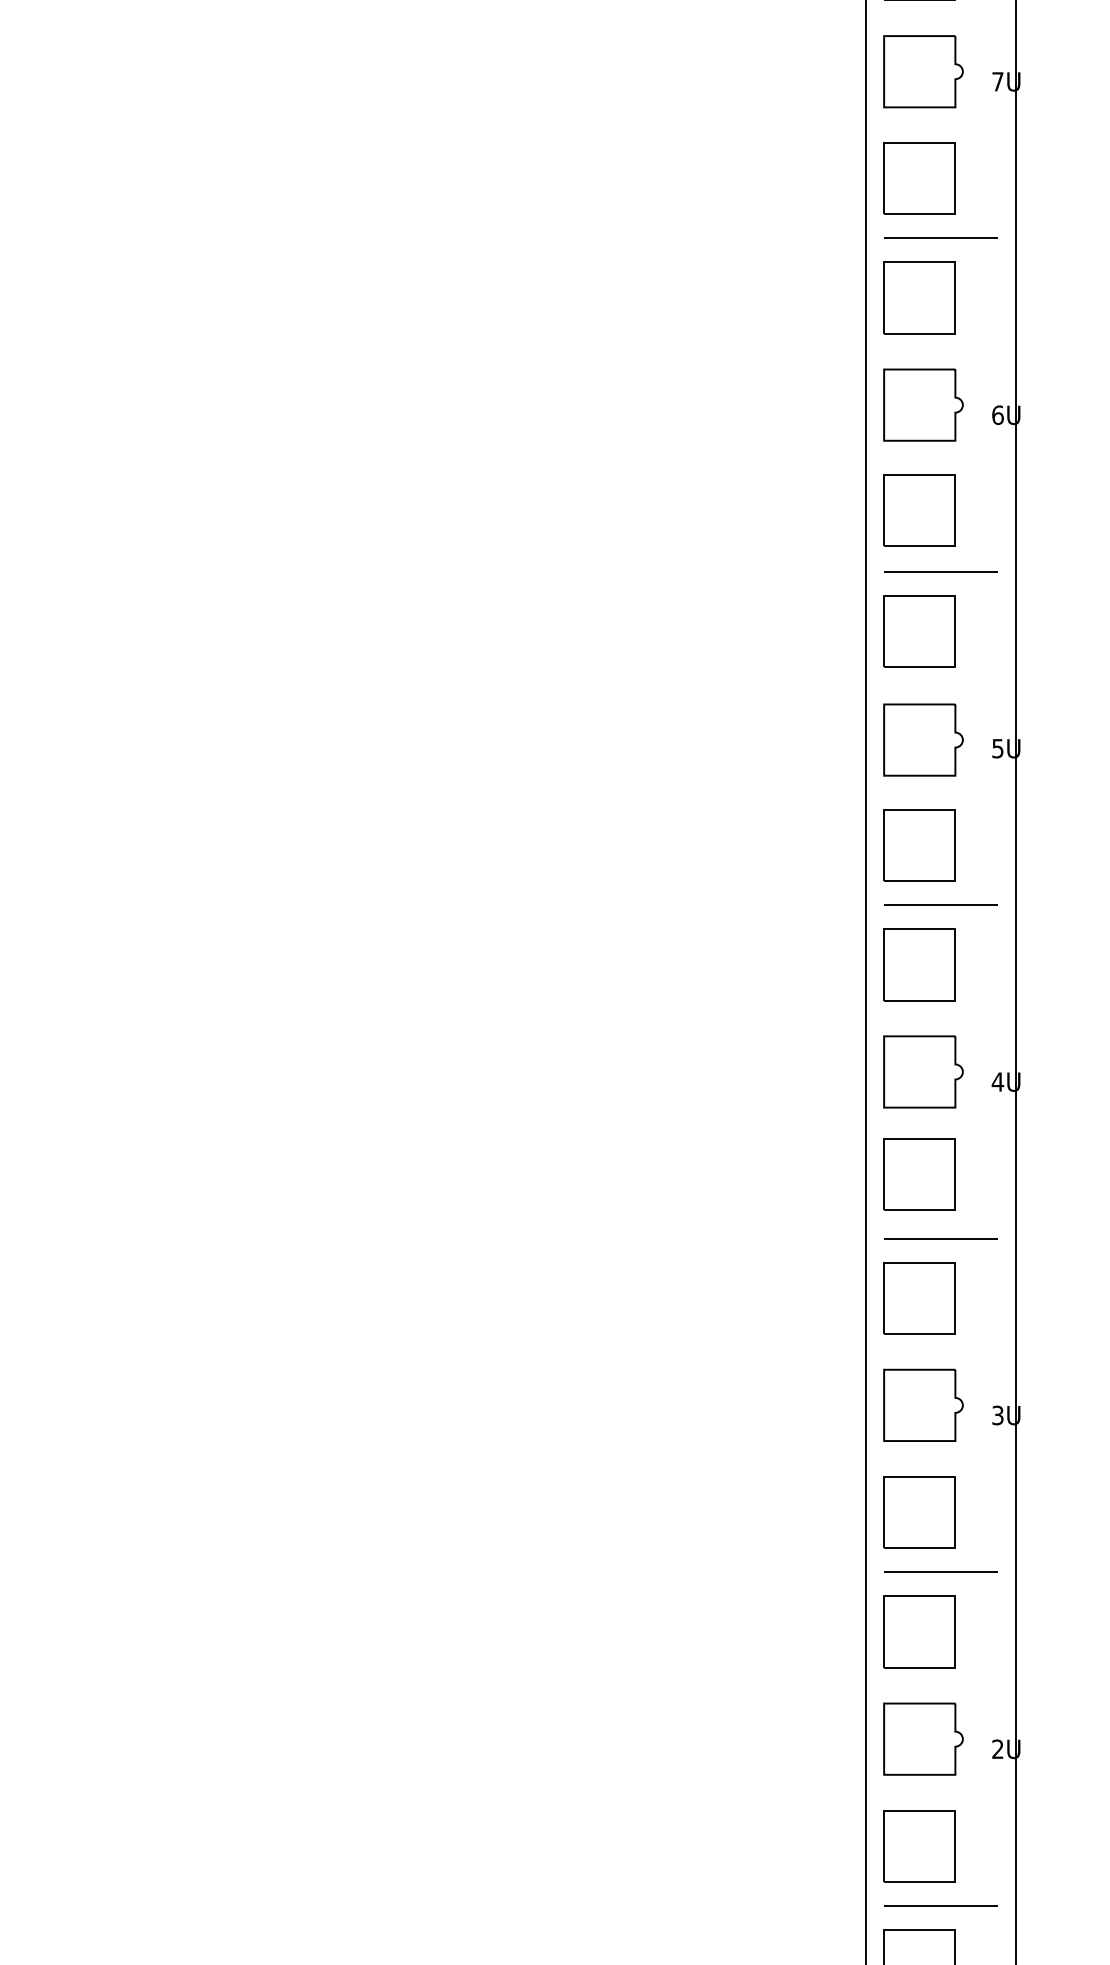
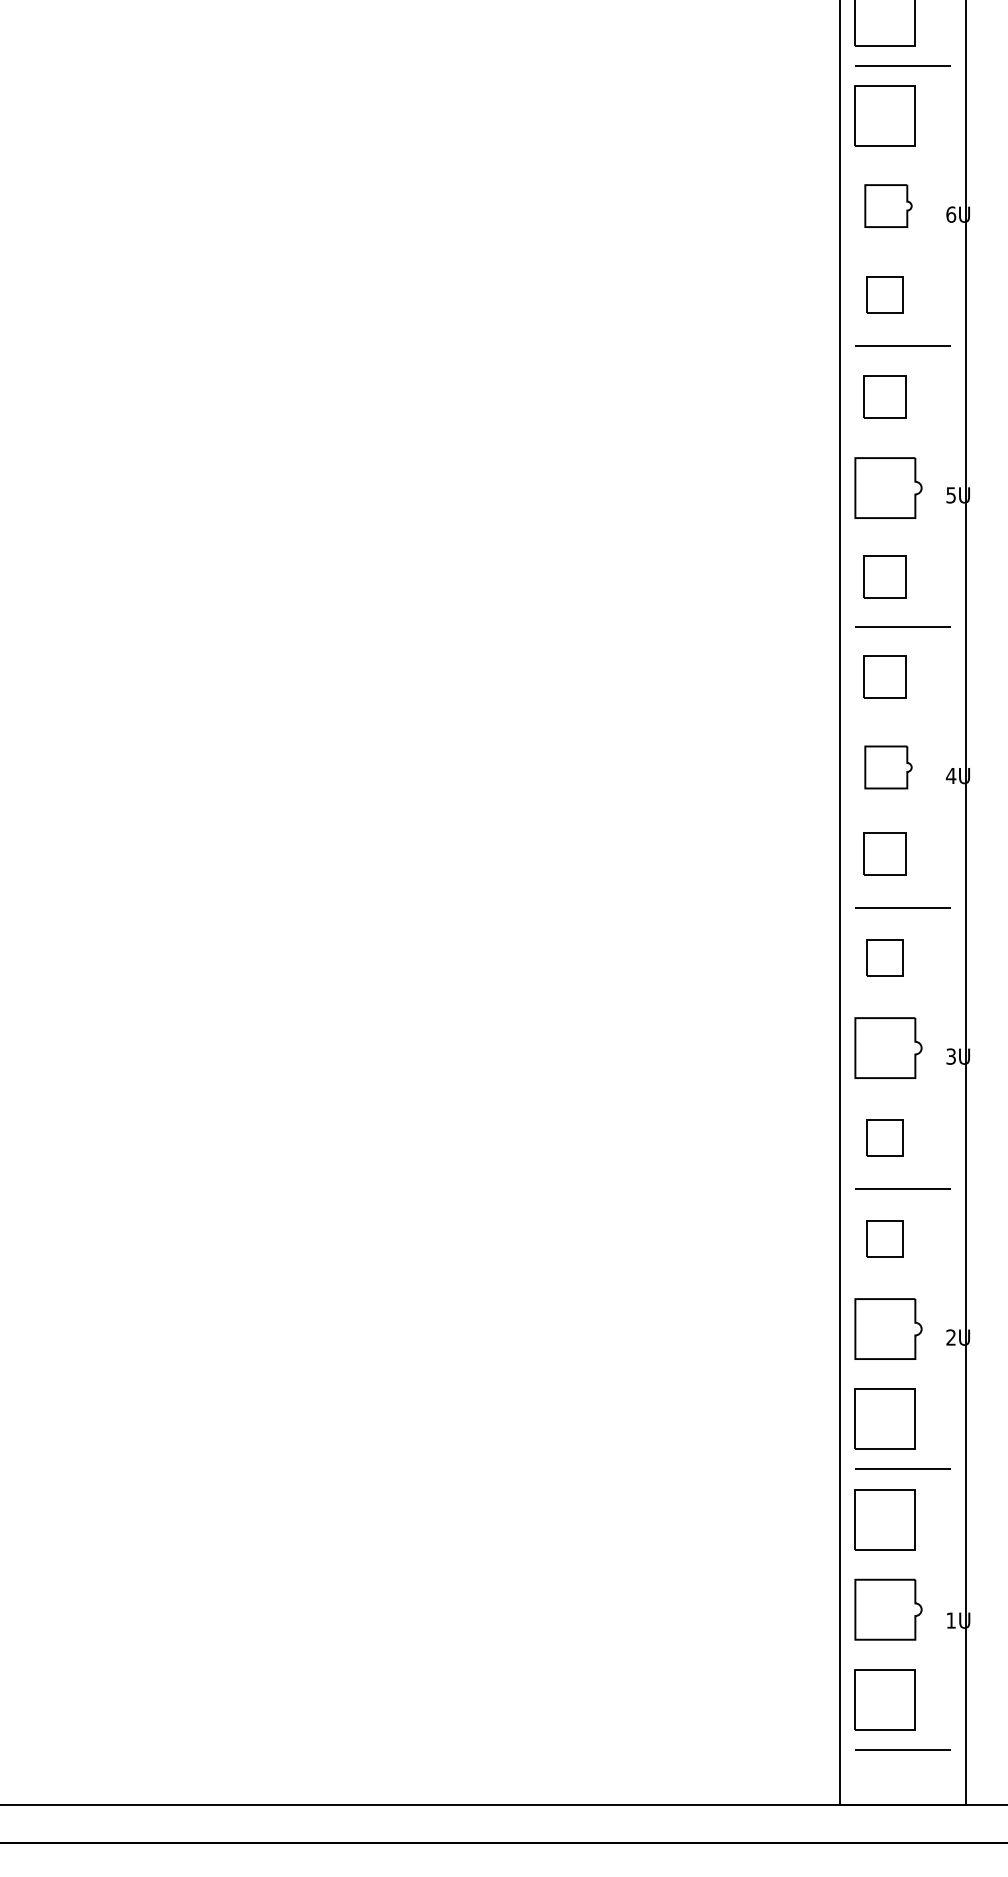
part: (923, 404) -> (888, 205), size x0.7
part: (918, 510) -> (884, 294), size x0.6
part: (918, 631) -> (884, 396), size x0.7
part: (918, 845) -> (884, 576), size x0.7
part: (918, 963) -> (884, 676), size x0.7
part: (923, 1072) -> (888, 767), size x0.7
part: (918, 1174) -> (884, 853), size x0.7
part: (918, 1297) -> (884, 957), size x0.6
part: (918, 1511) -> (884, 1137), size x0.6
part: (918, 1631) -> (884, 1238), size x0.6

